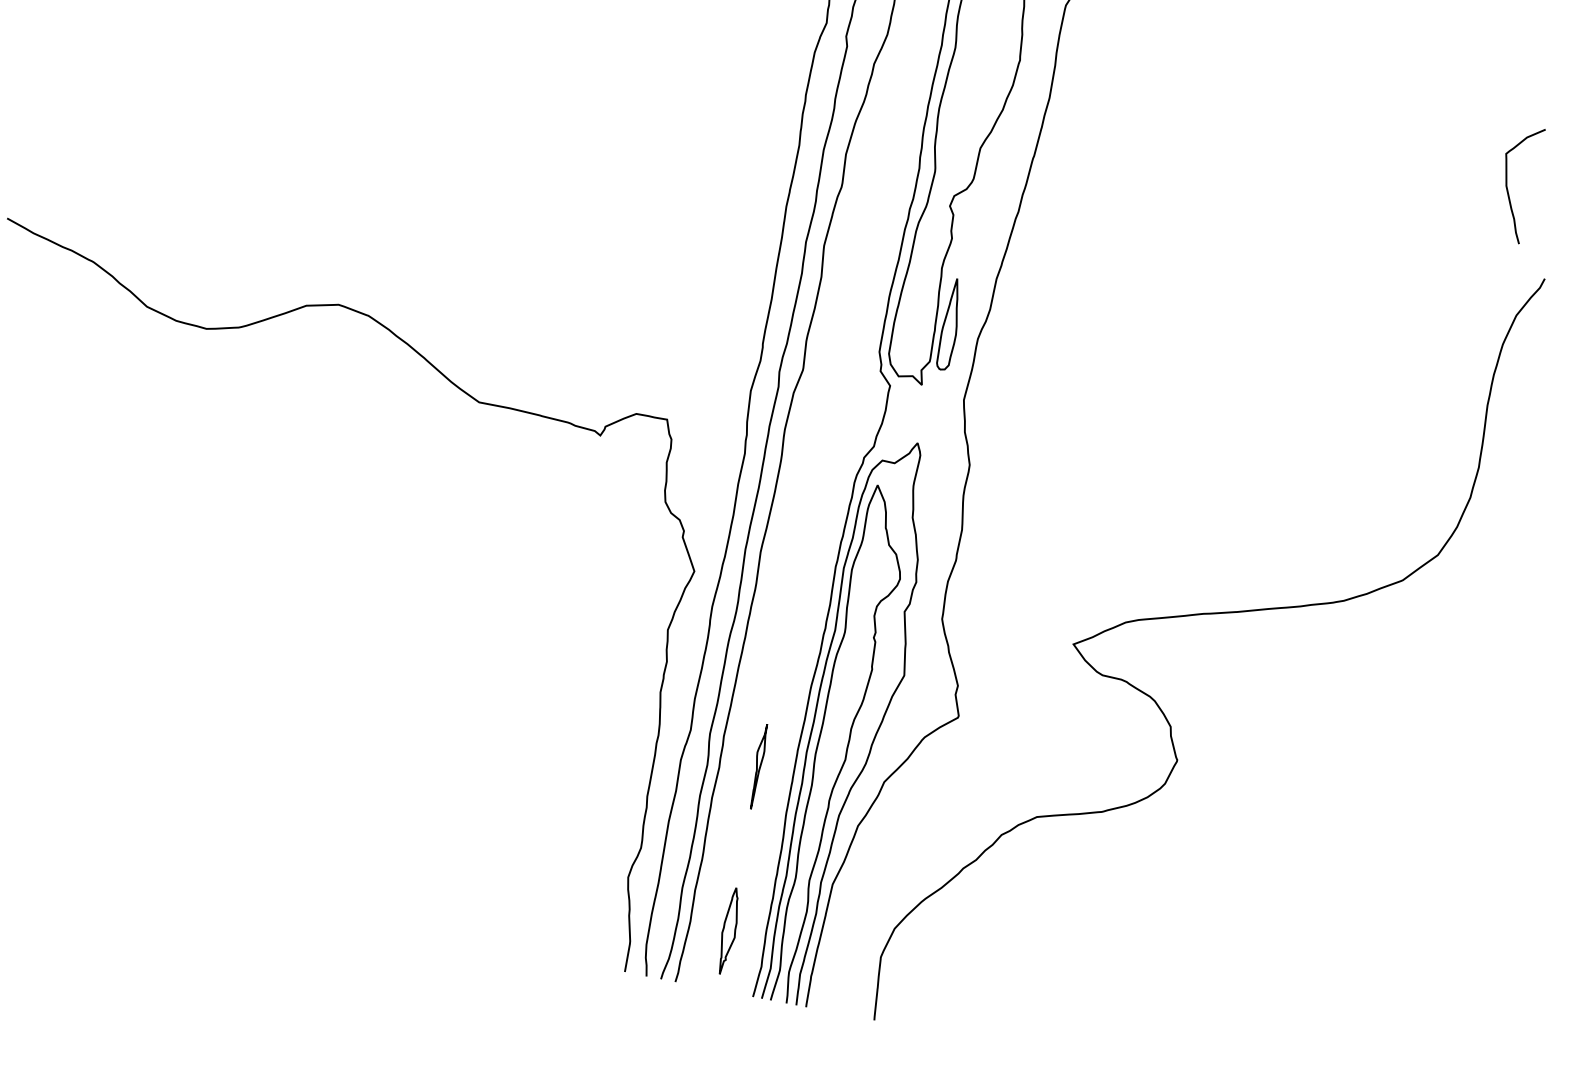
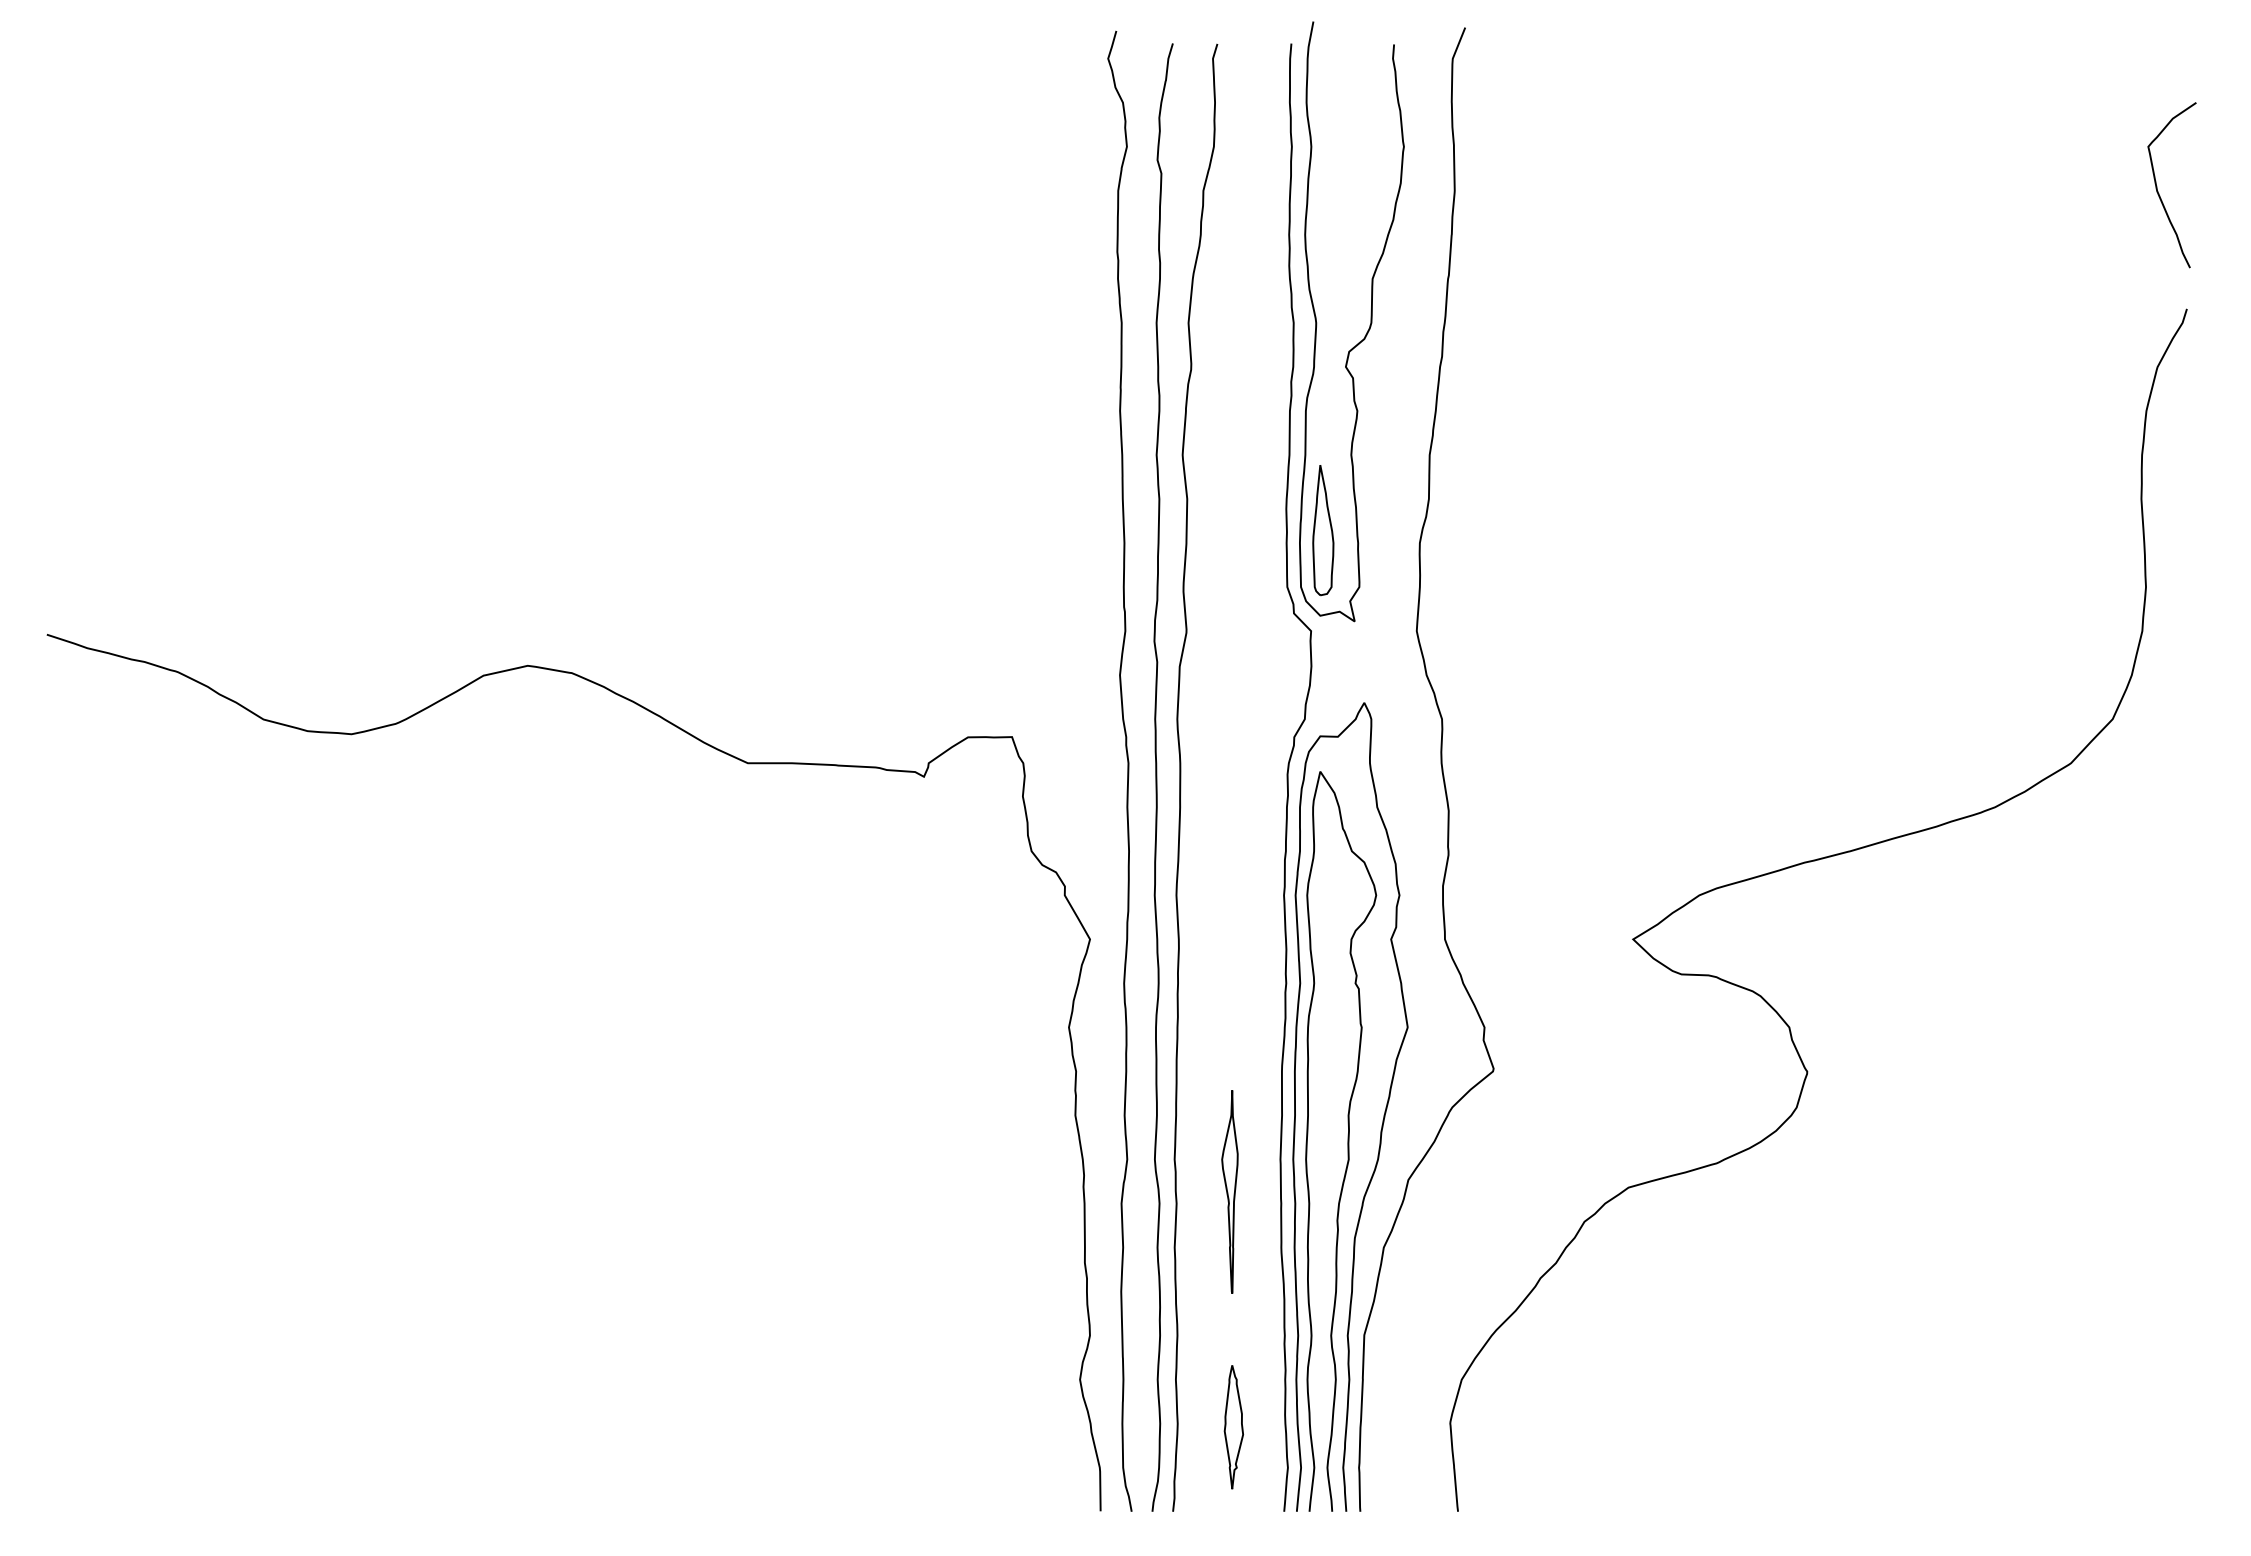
curve: (1507, 182) -> (2157, 186), moved
part: (950, 324) -> (1323, 530), moved
part: (757, 766) -> (1229, 1191), size x1.67

